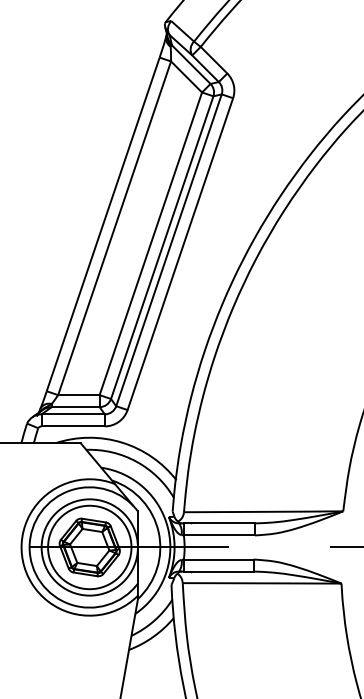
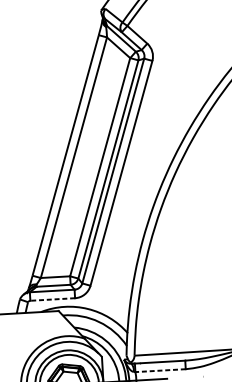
line: (73, 426) -> (52, 299), solid -> dashed
line: (219, 535) -> (160, 370), solid -> dashed

